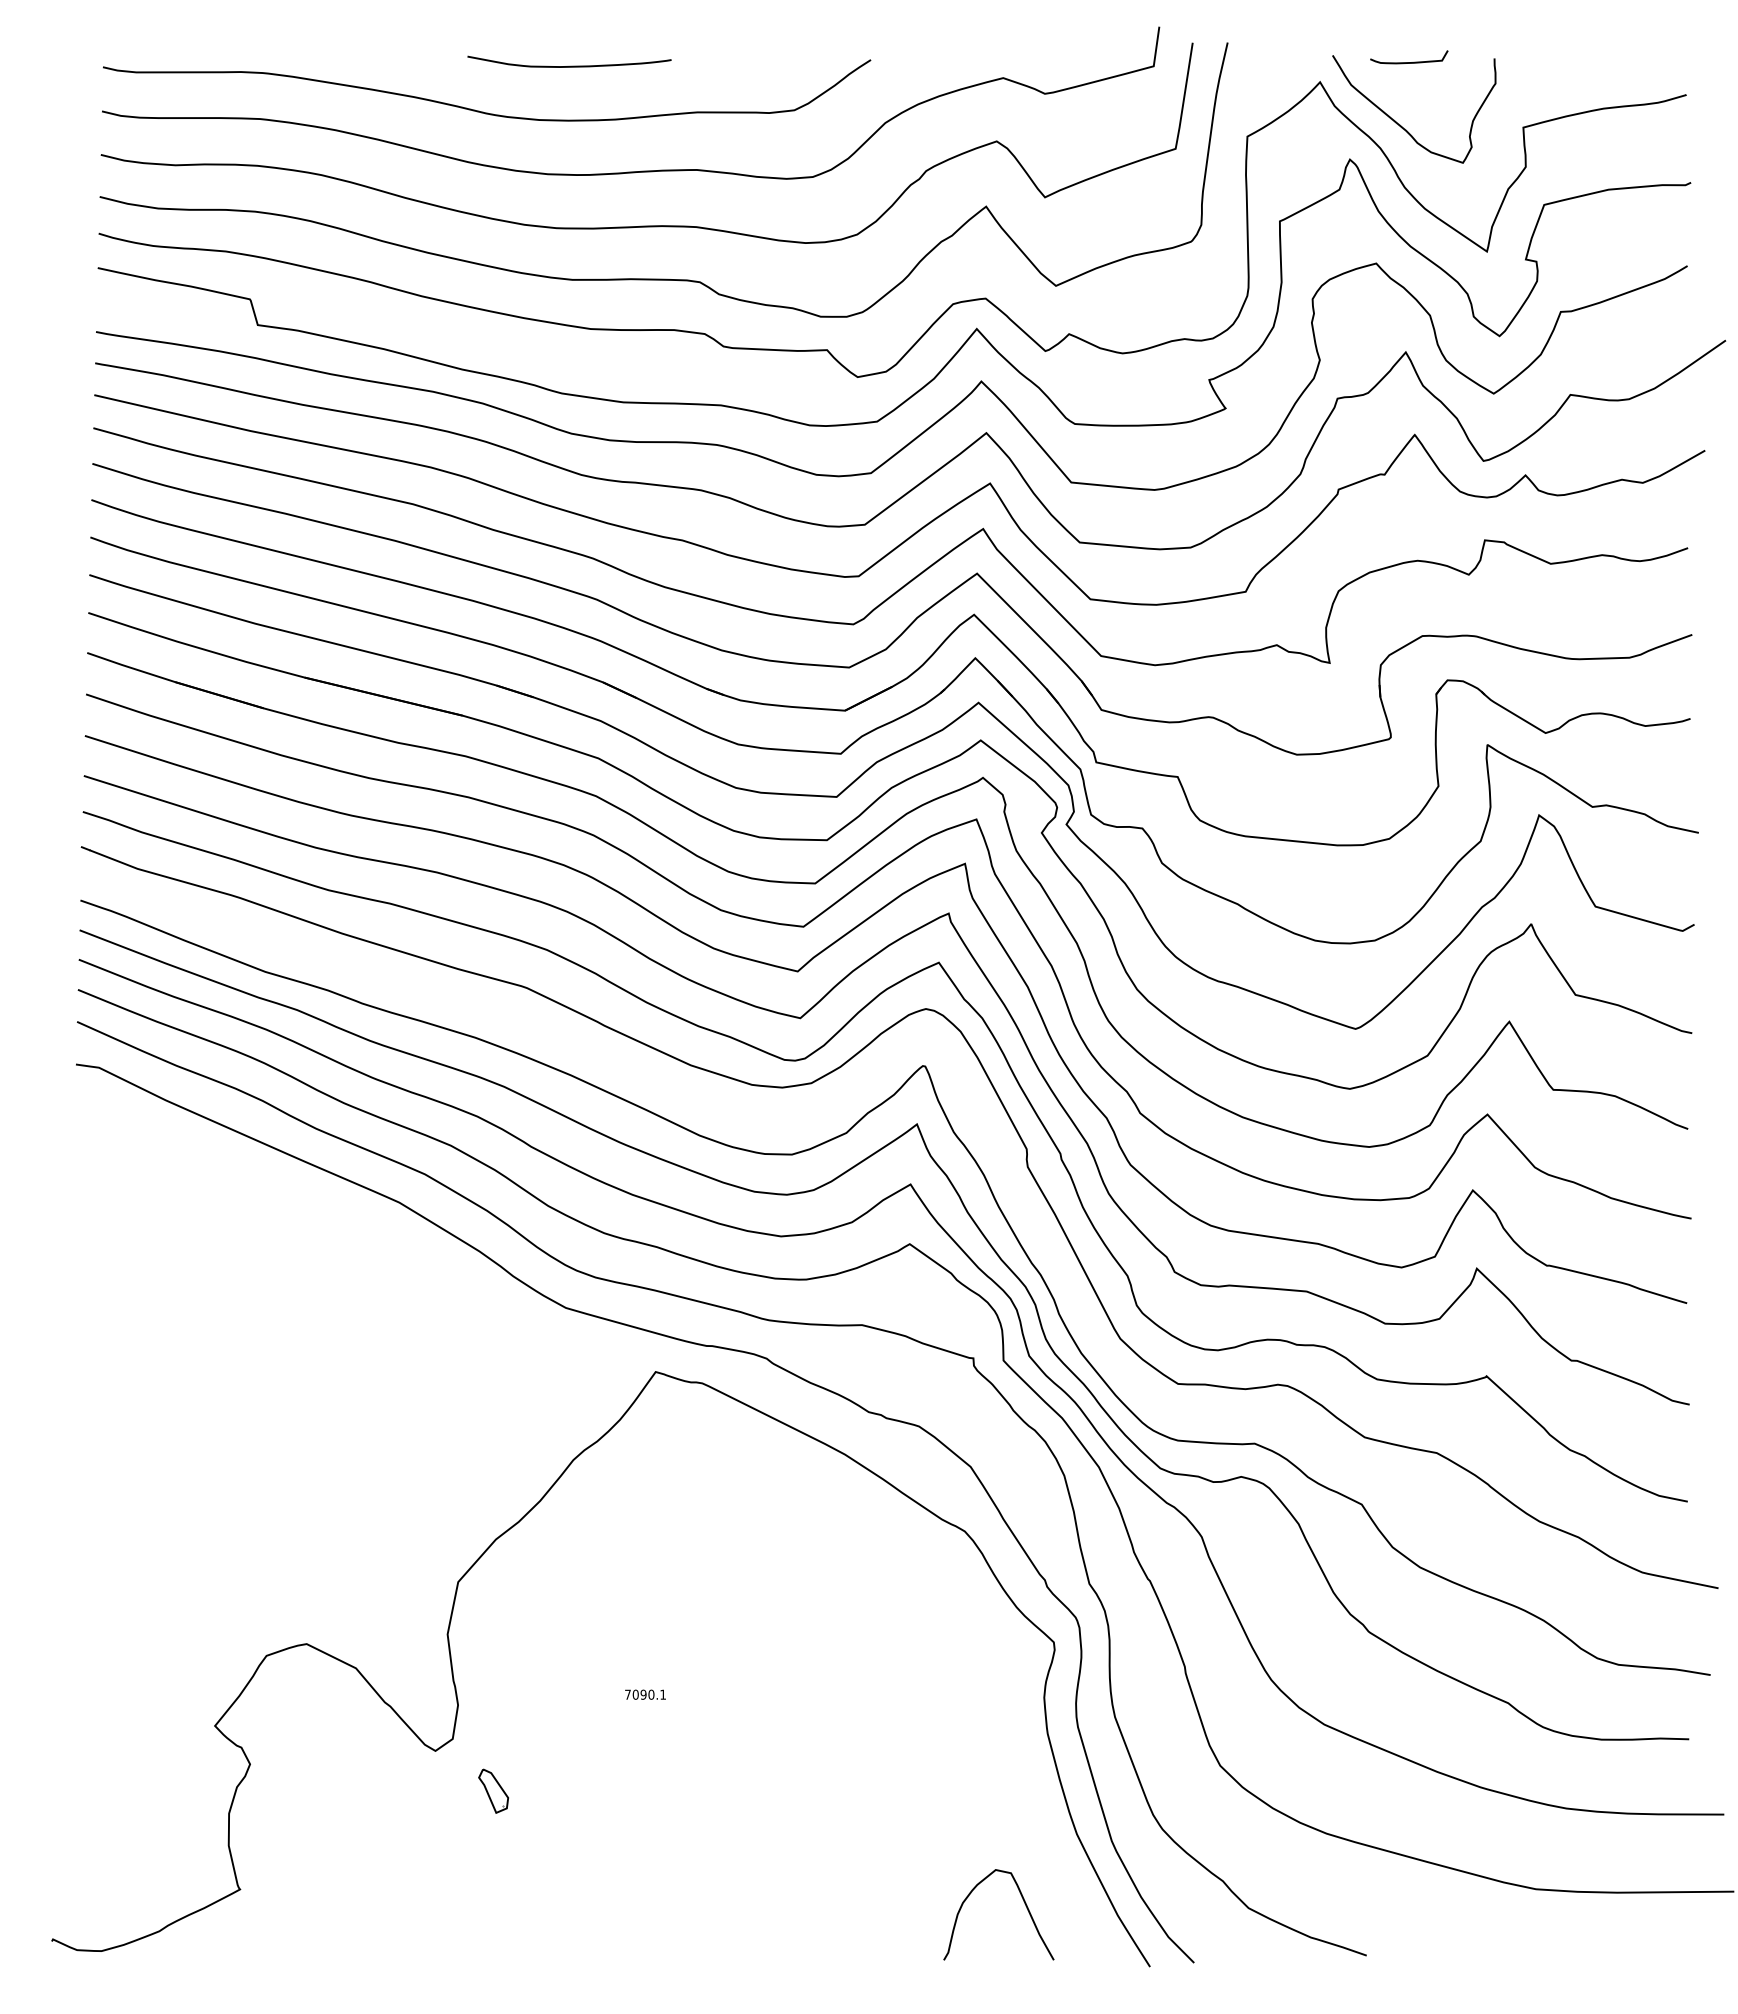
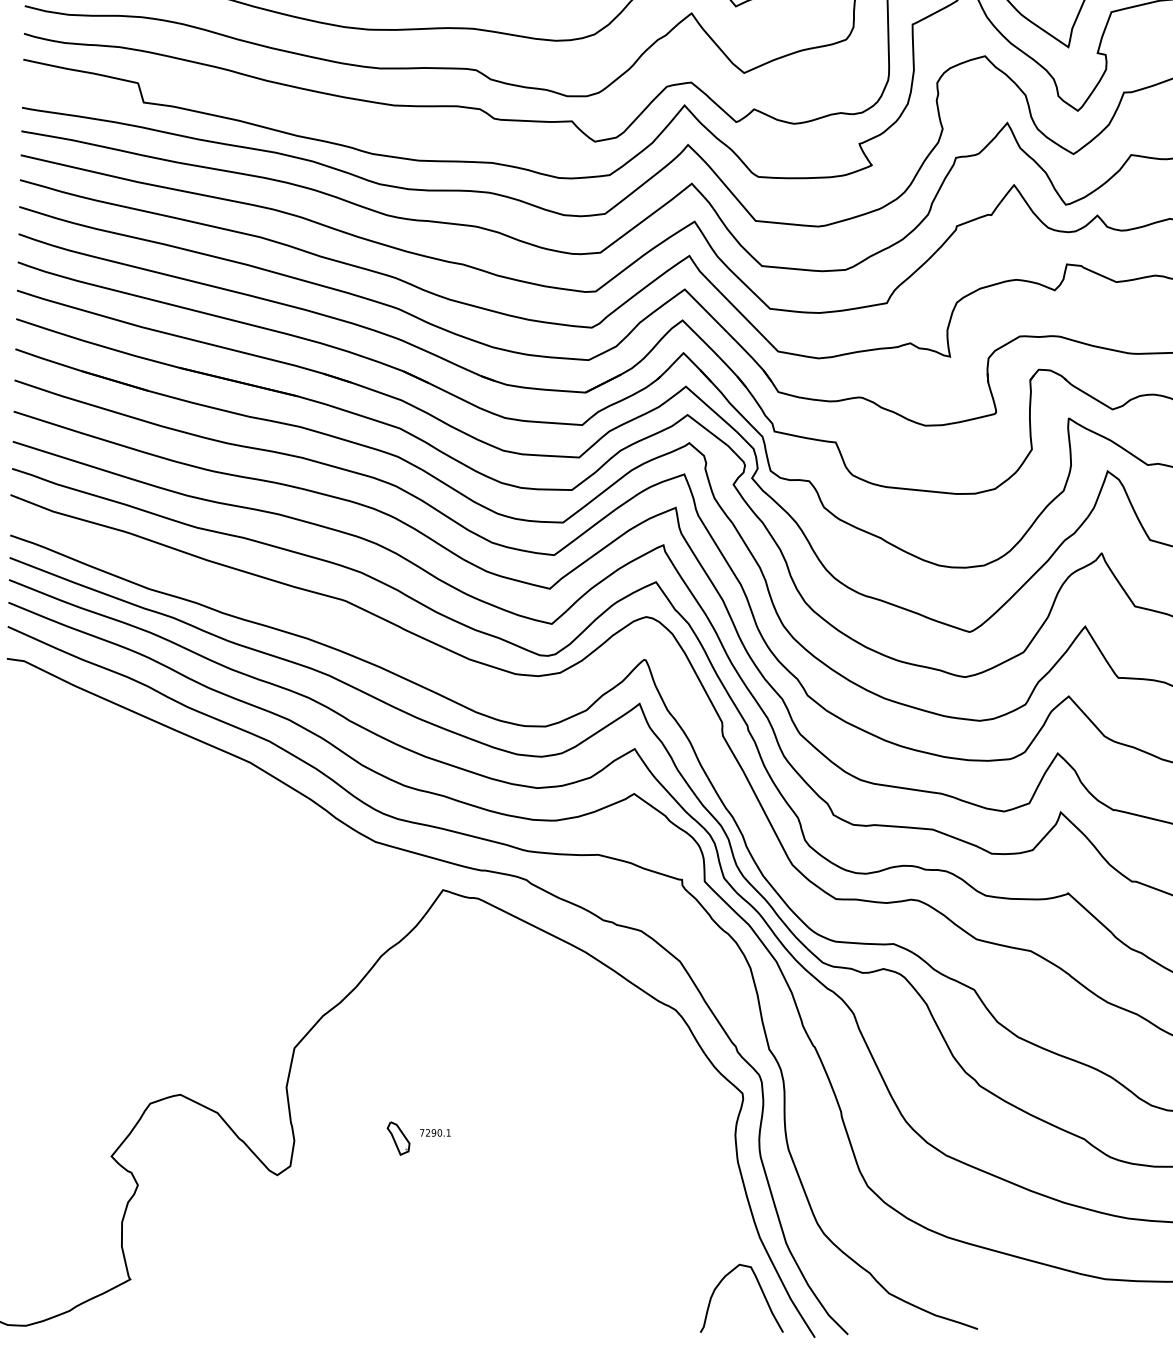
text: (635, 1694) -> (427, 1132), 7090.1 -> 7290.1
part: (493, 1790) -> (398, 1137), moved
curve: (1025, 1906) -> (761, 1292), moved

